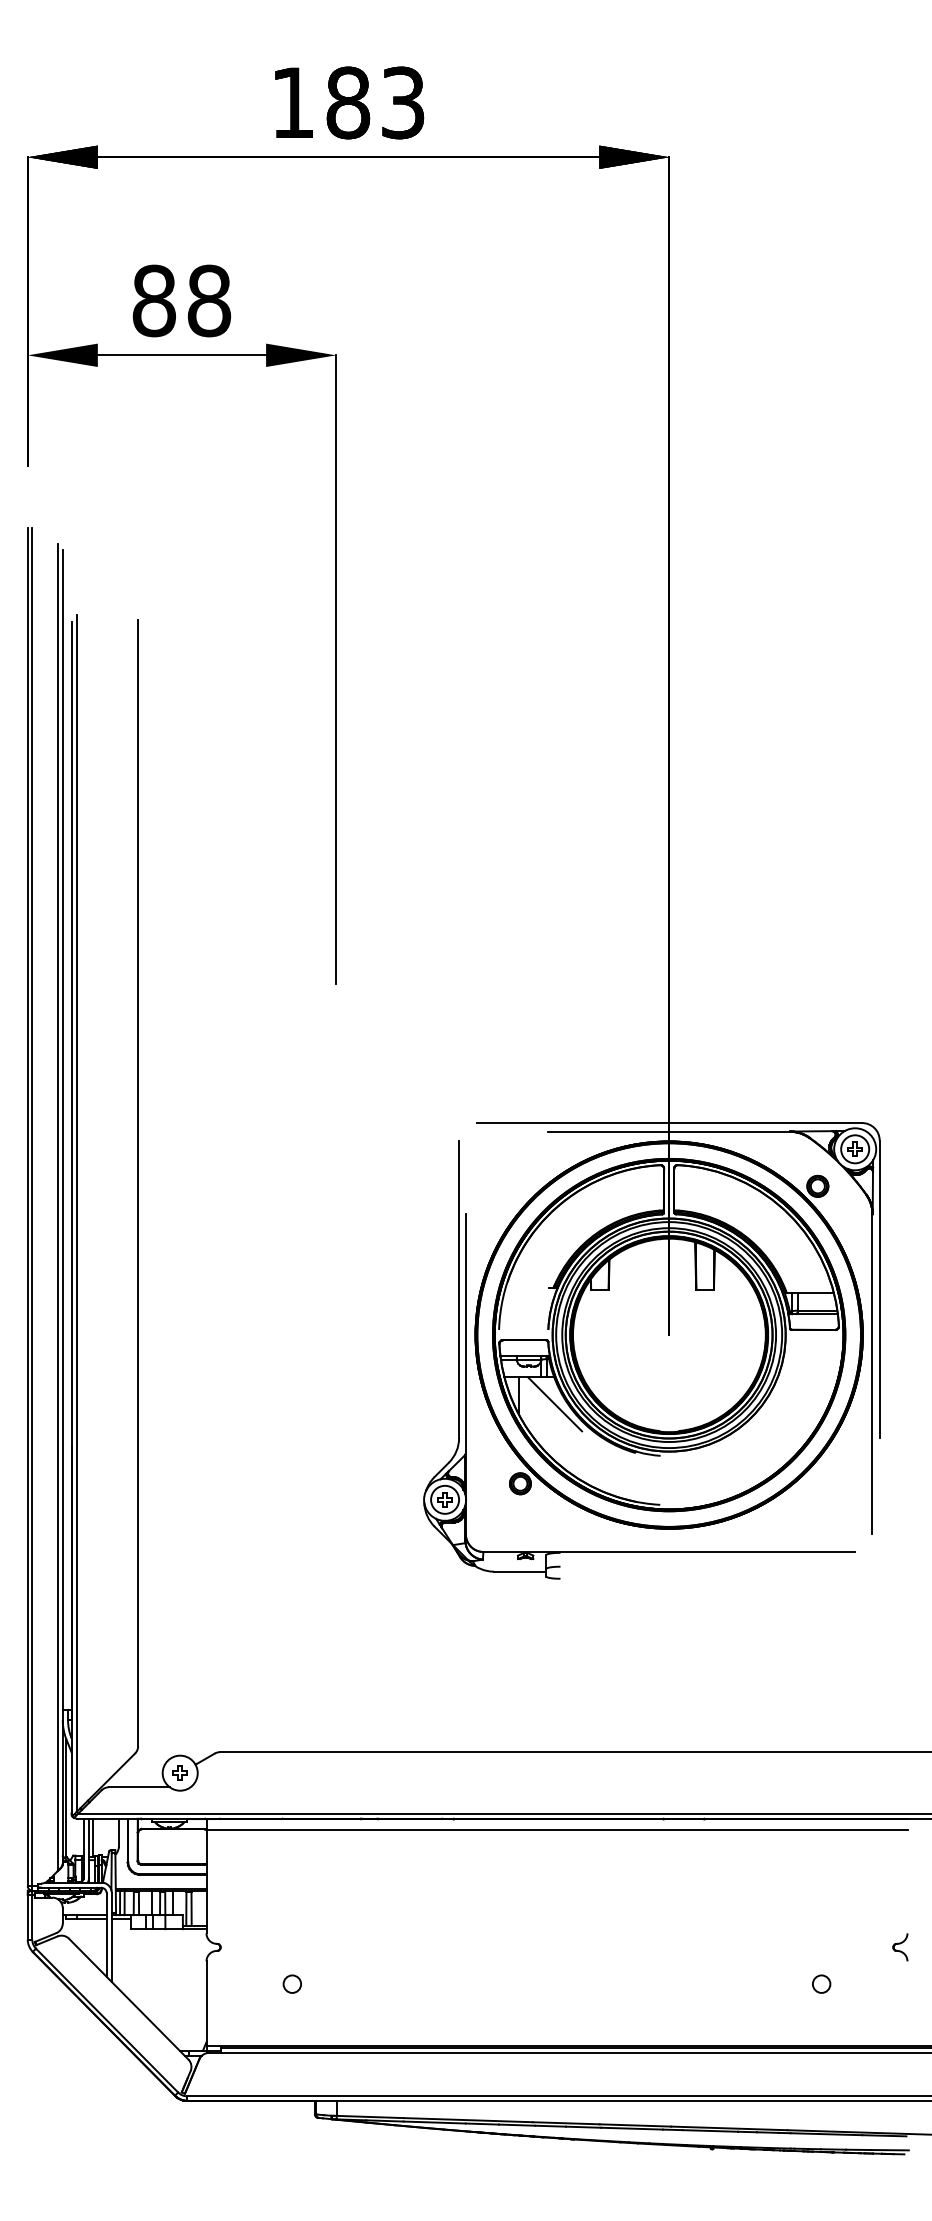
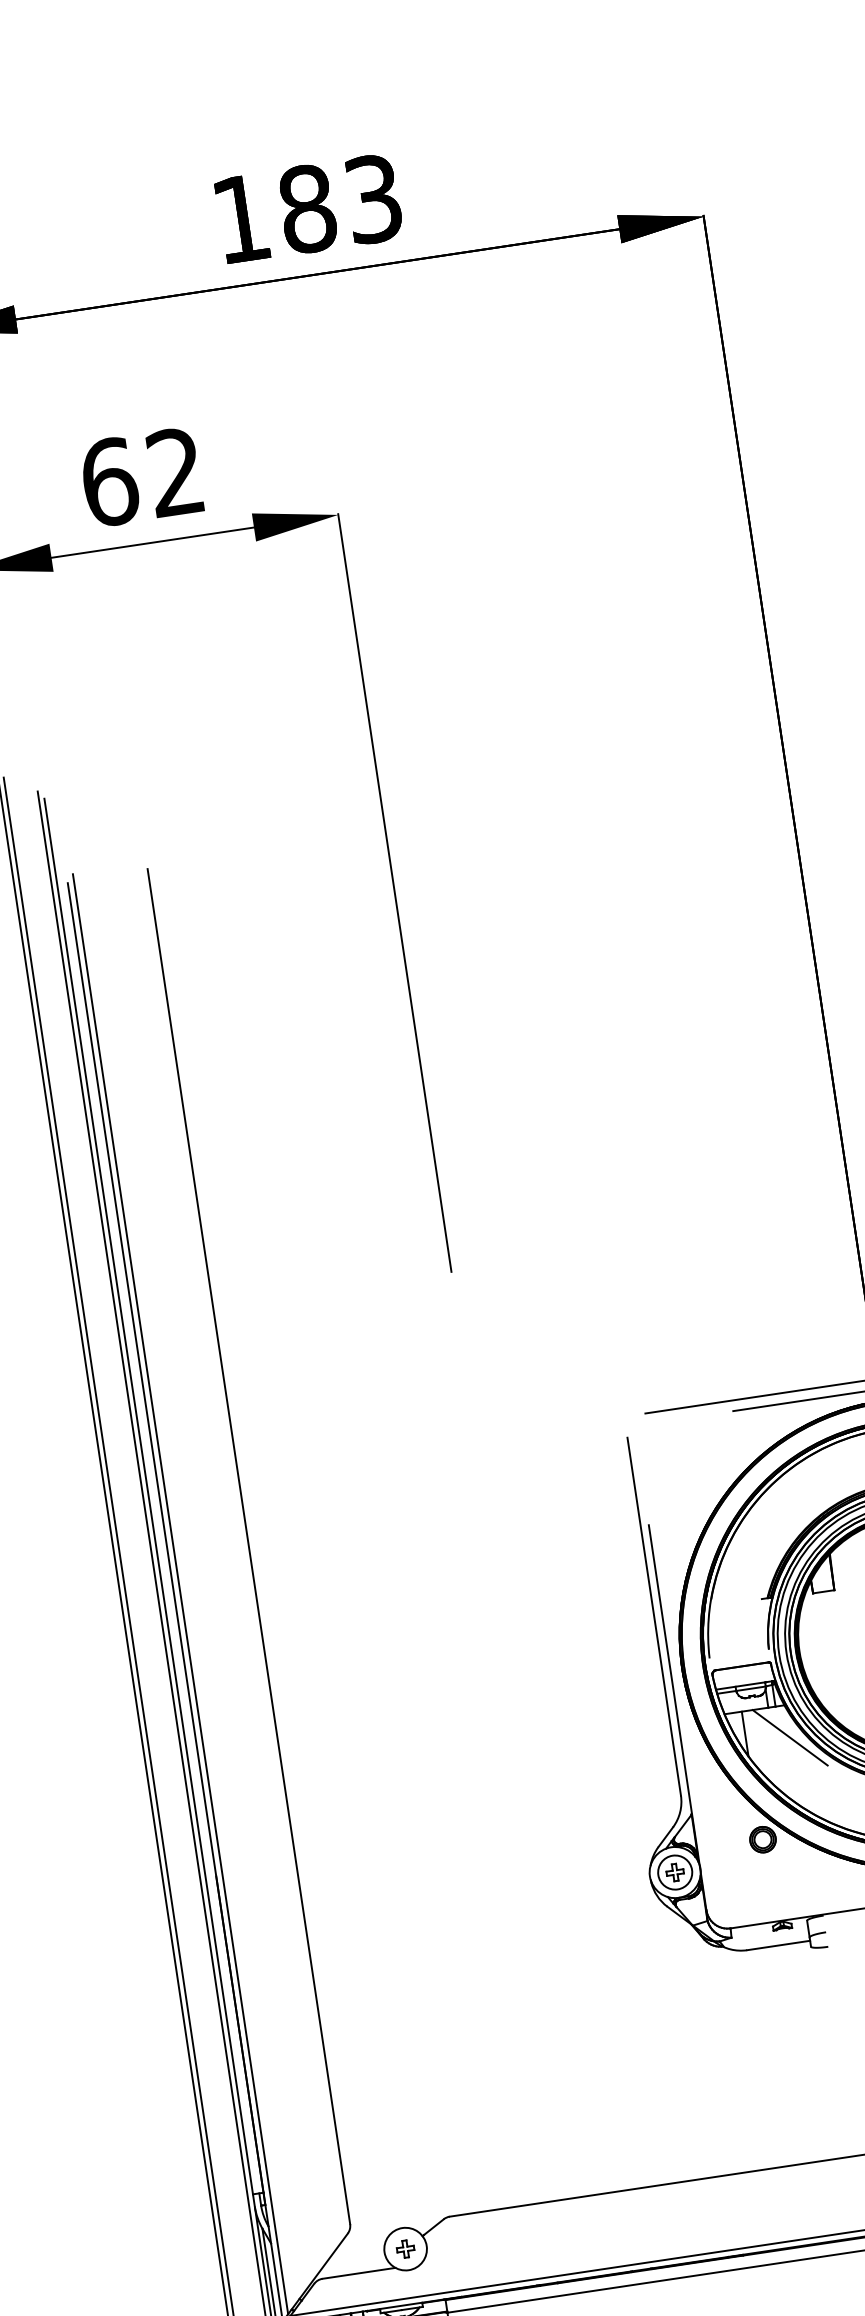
text: (181, 300) -> (142, 476), 88 -> 62

